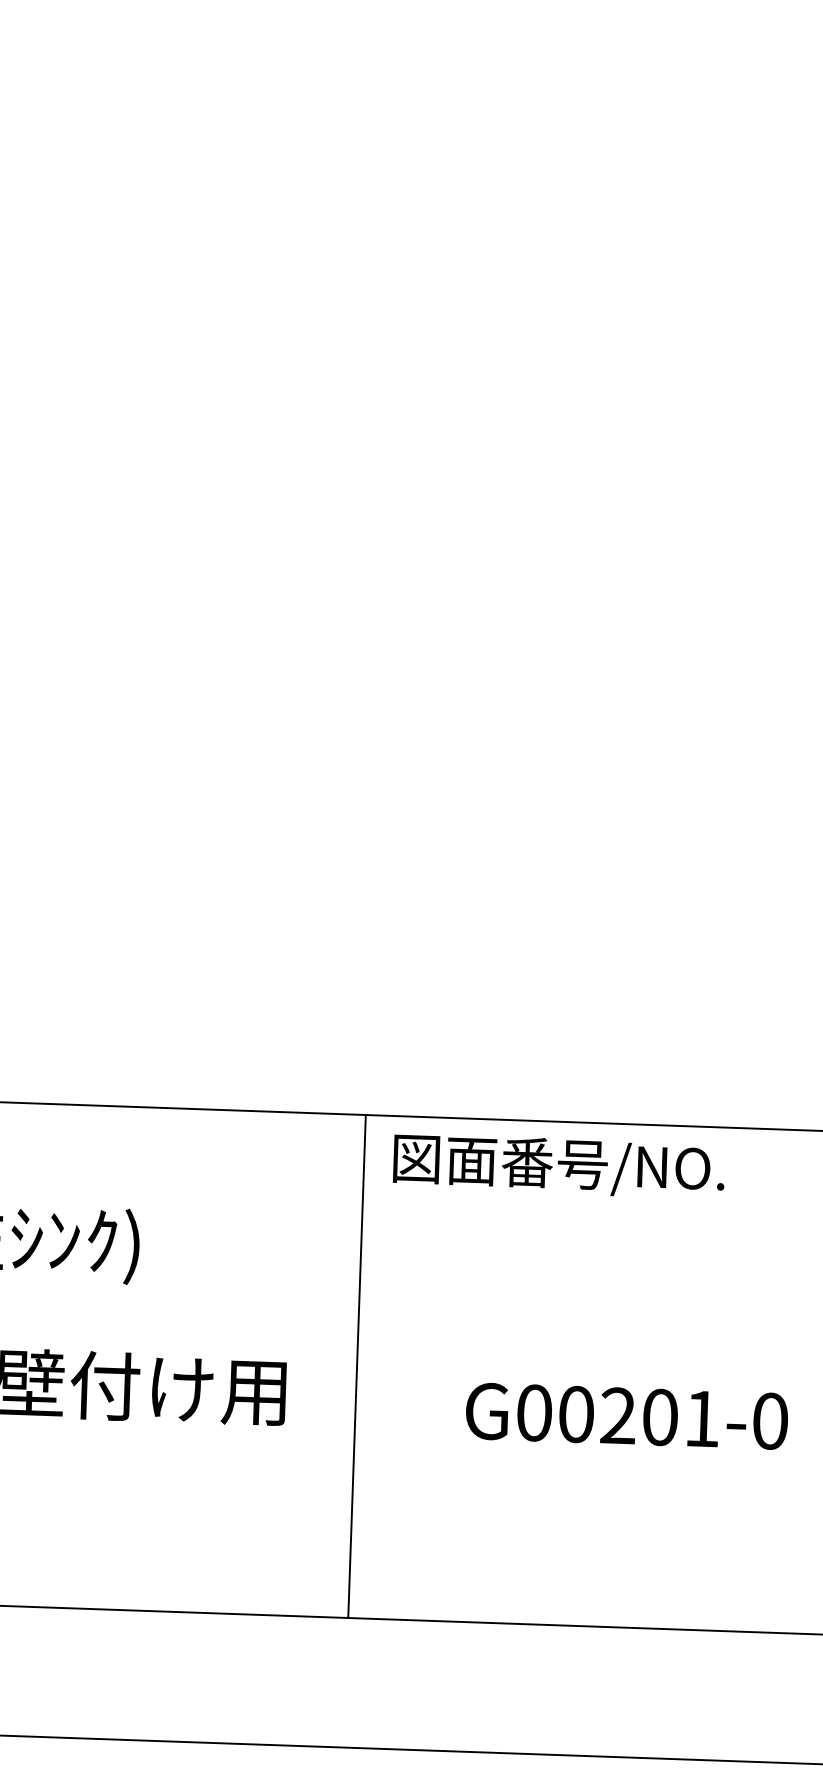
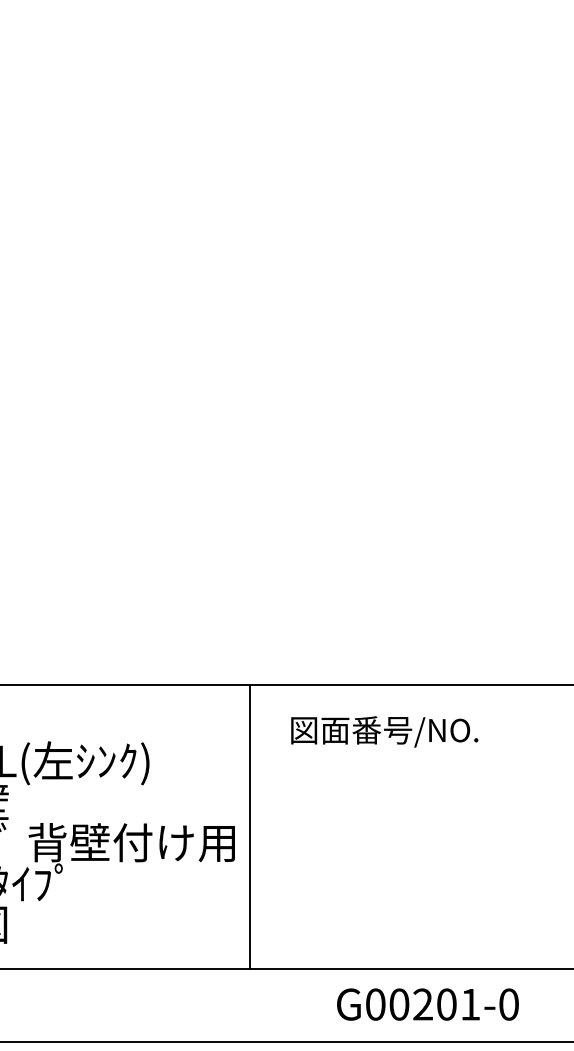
text: (558, 1165) -> (384, 731), moved
line: (356, 1365) -> (249, 826), moved
text: (626, 1416) -> (427, 1004), moved

